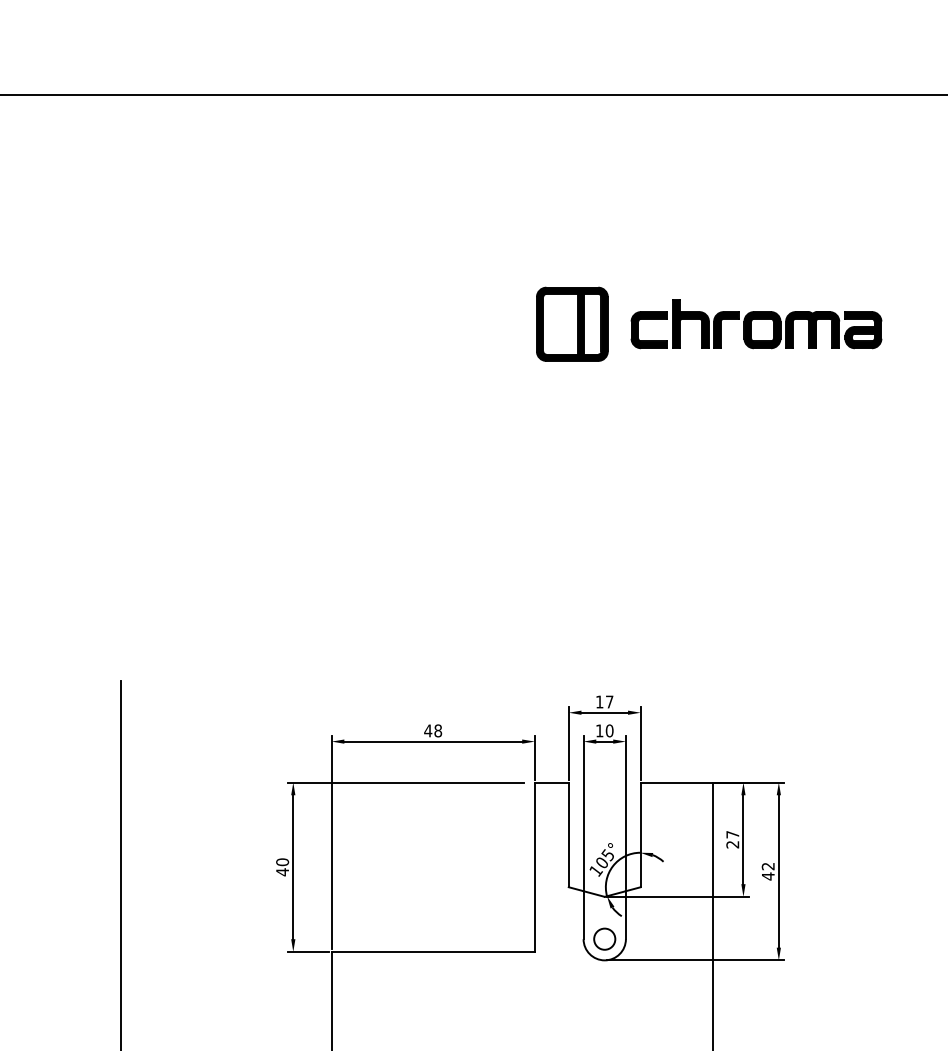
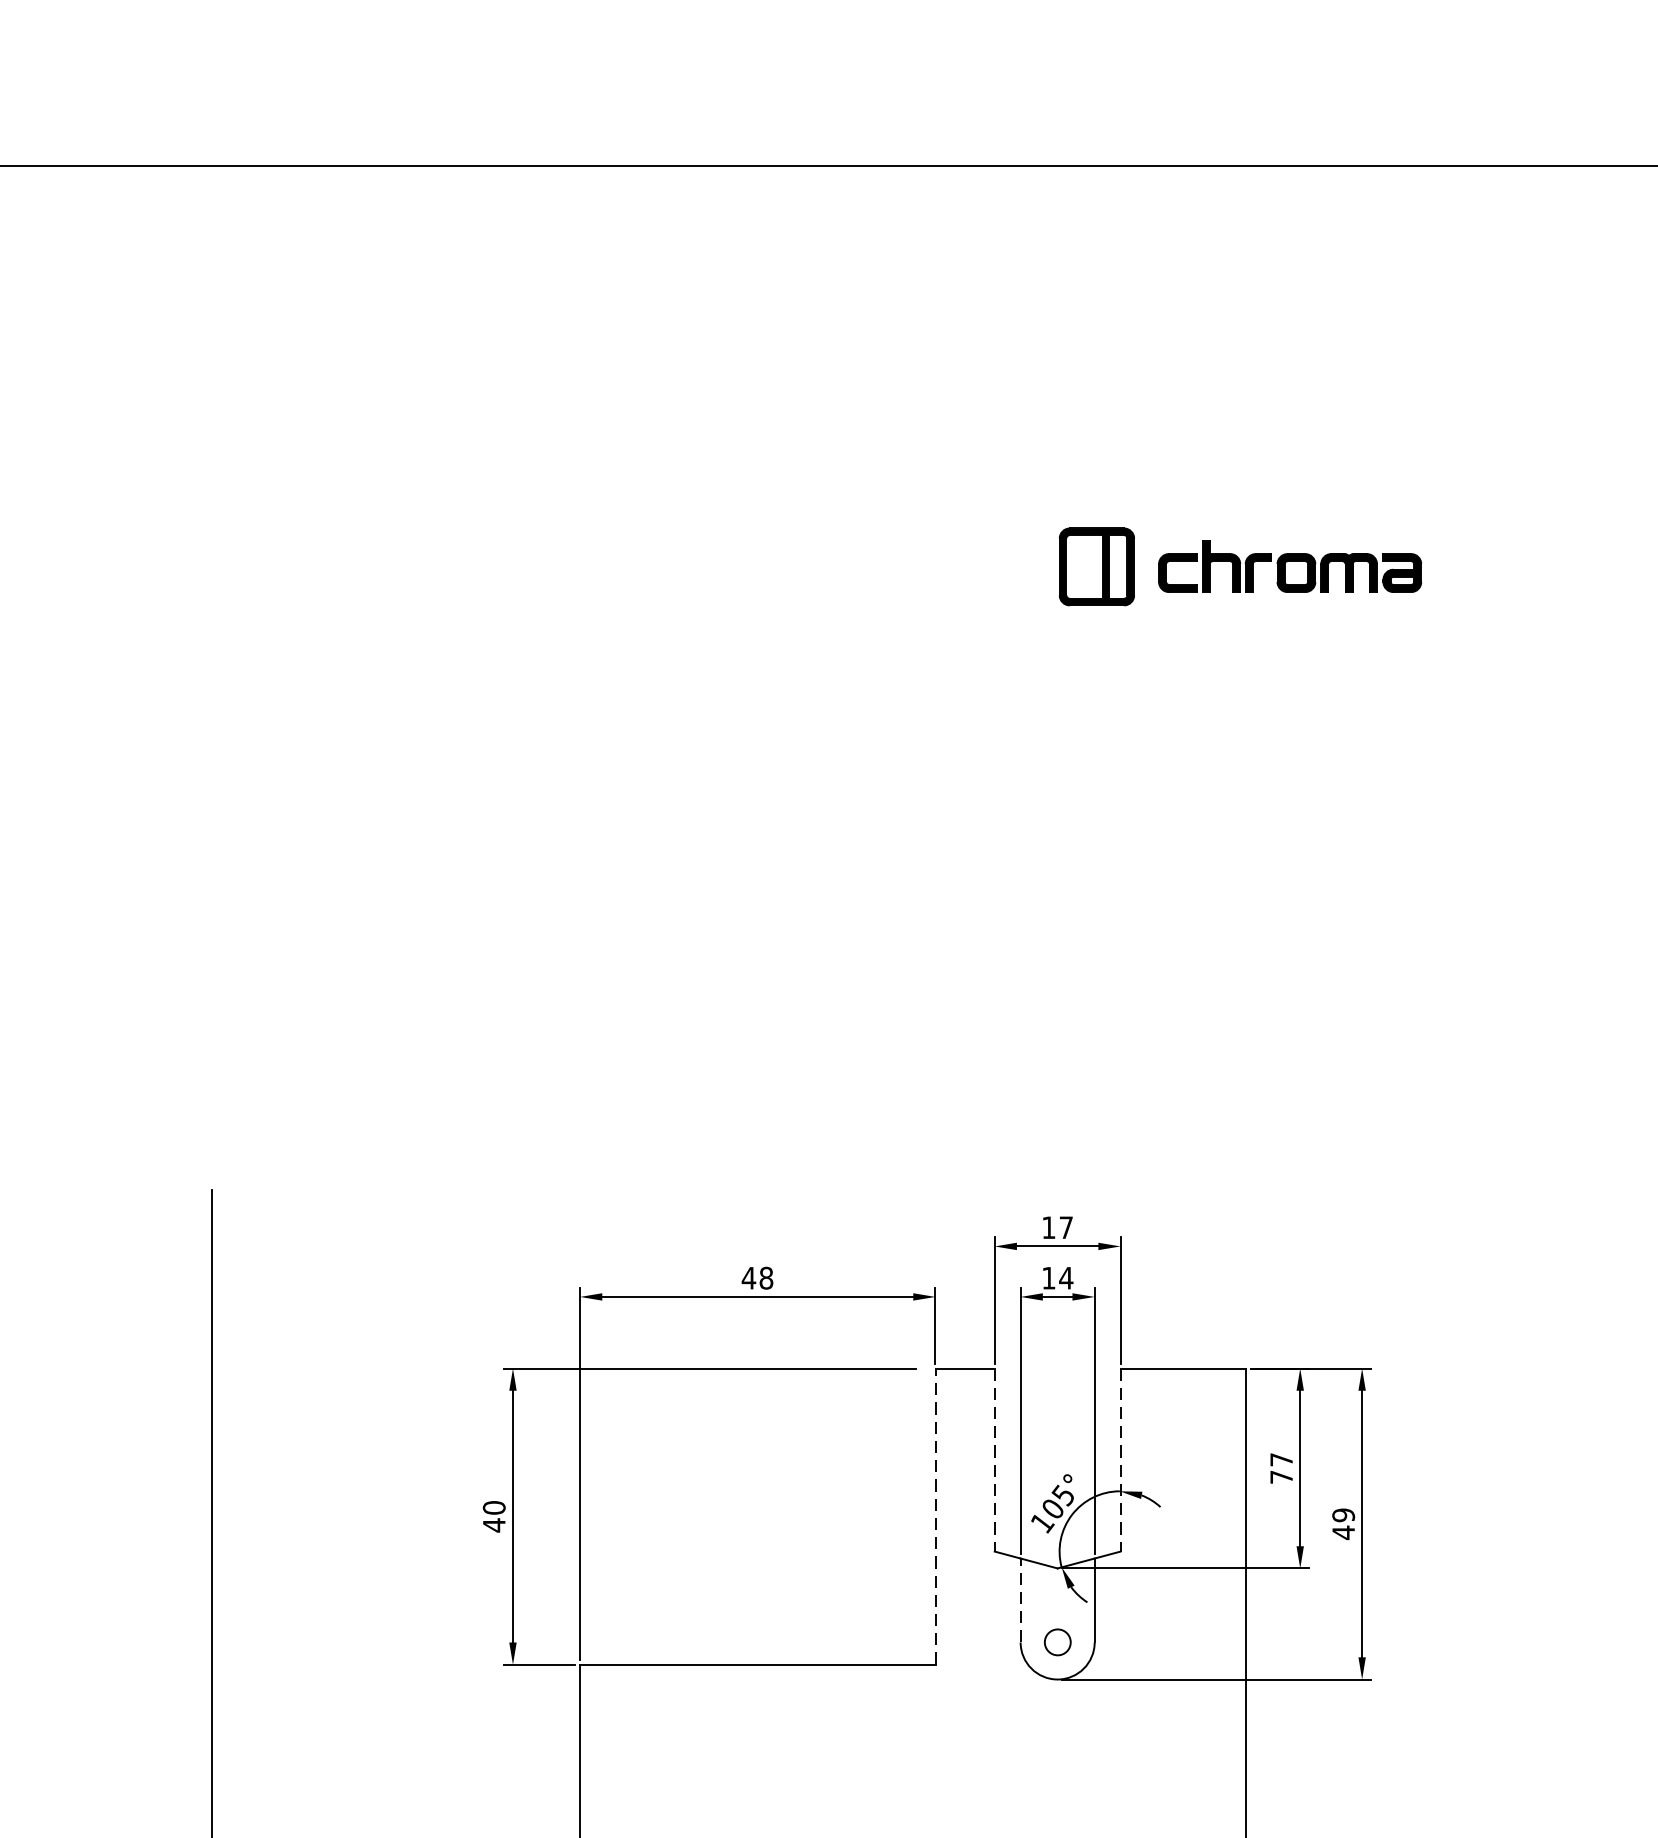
part: (709, 323) -> (1240, 565), size x0.6
text: (609, 730) -> (1065, 1277), 10 -> 14
line: (568, 835) -> (994, 1461), solid -> dashed
line: (640, 835) -> (1120, 1461), solid -> dashed
text: (732, 844) -> (1281, 1476), 27 -> 77
text: (768, 866) -> (1344, 1515), 42 -> 49
line: (534, 867) -> (934, 1517), solid -> dashed
line: (583, 914) -> (1020, 1599), solid -> dashed
circle: (604, 938) -> (1057, 1641), size x0.7

